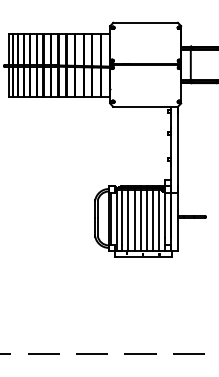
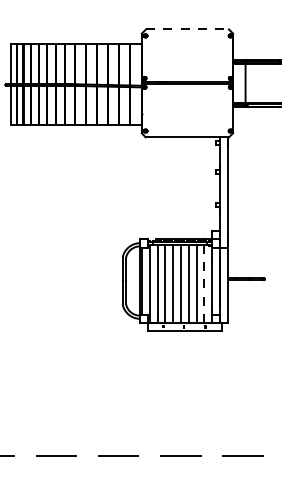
line: (146, 22) -> (188, 29), solid -> dashed
line: (158, 221) -> (204, 284), solid -> dashed

